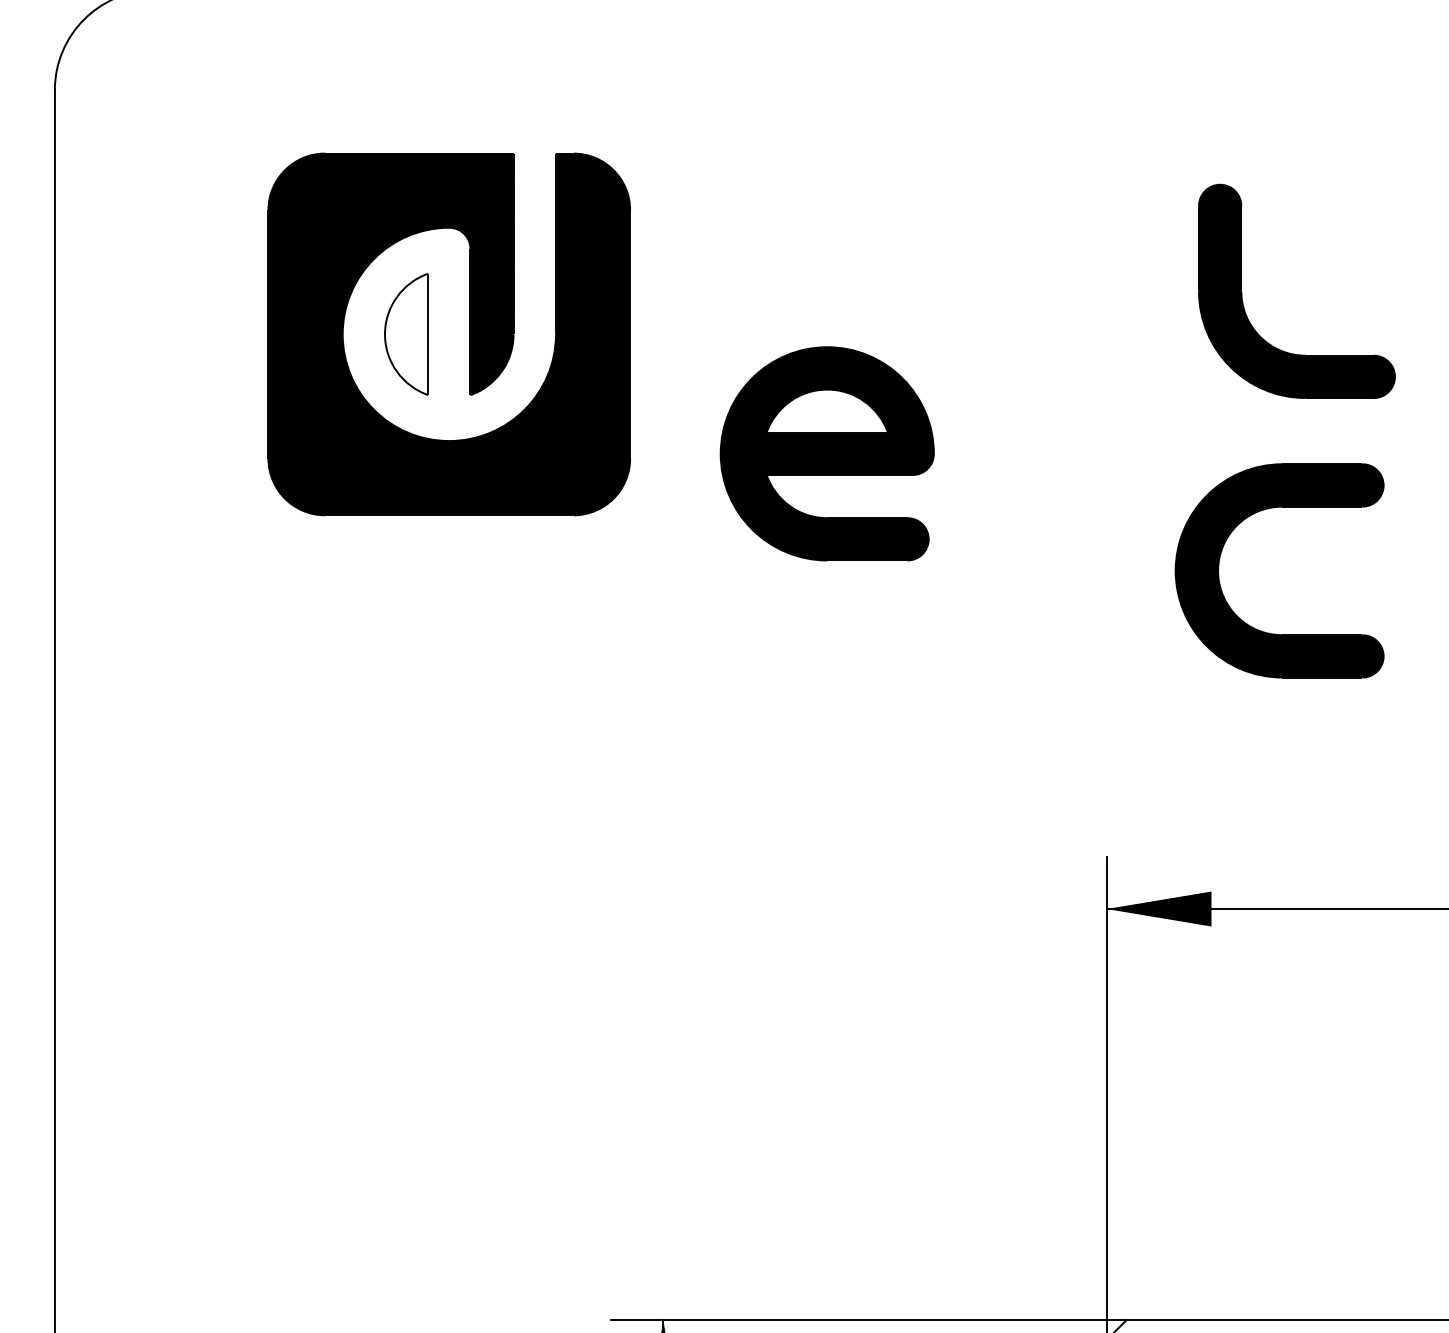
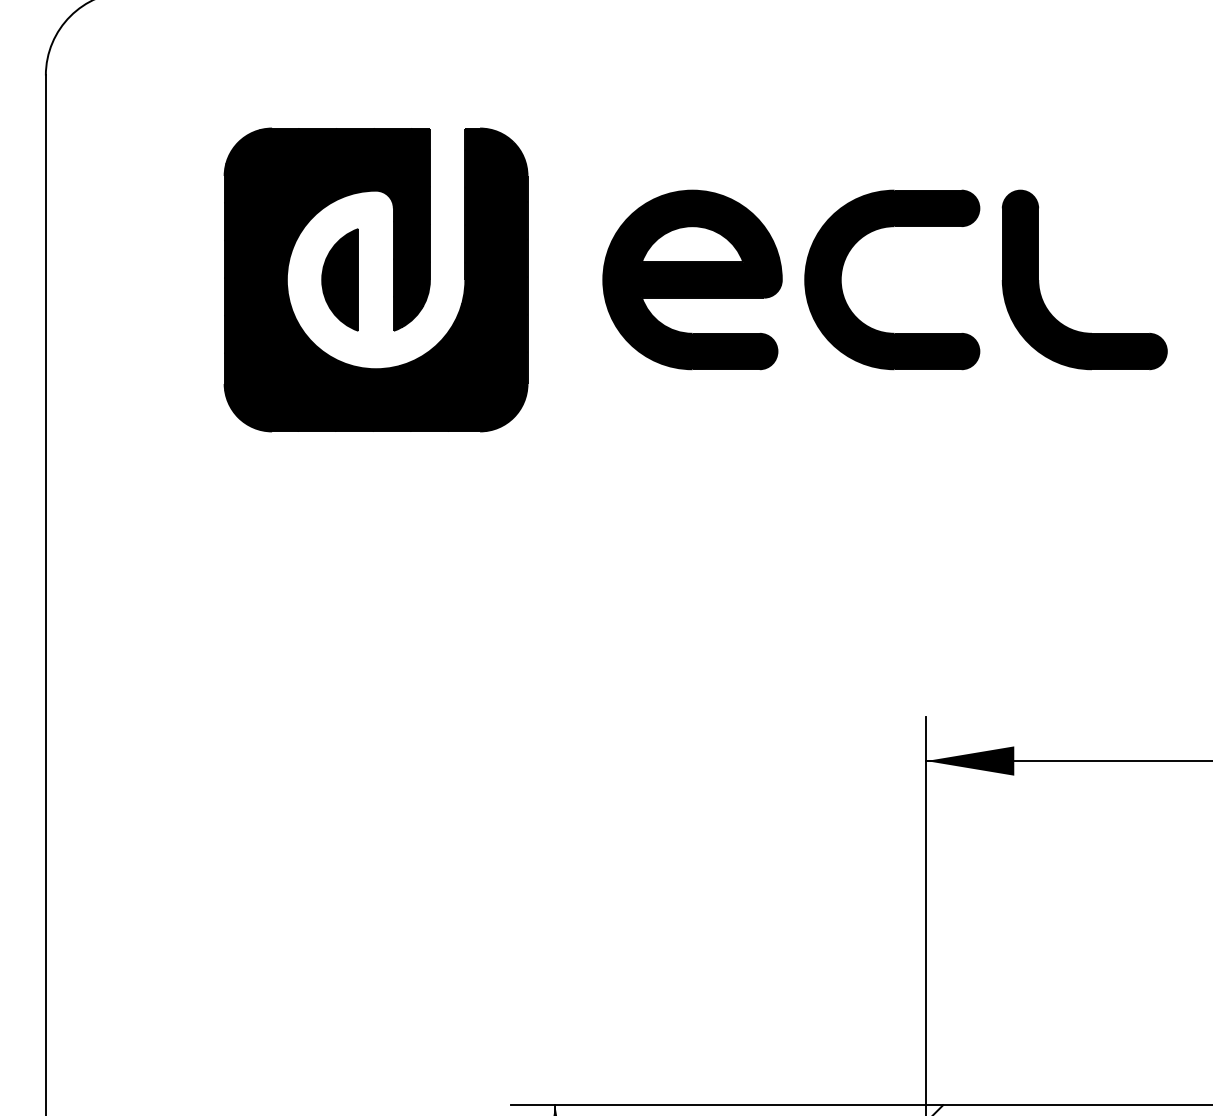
part: (1242, 292) -> (1039, 280), moved
fill: (406, 333) -> (340, 279), added
part: (827, 453) -> (692, 279), moved
part: (1220, 563) -> (842, 273), moved

